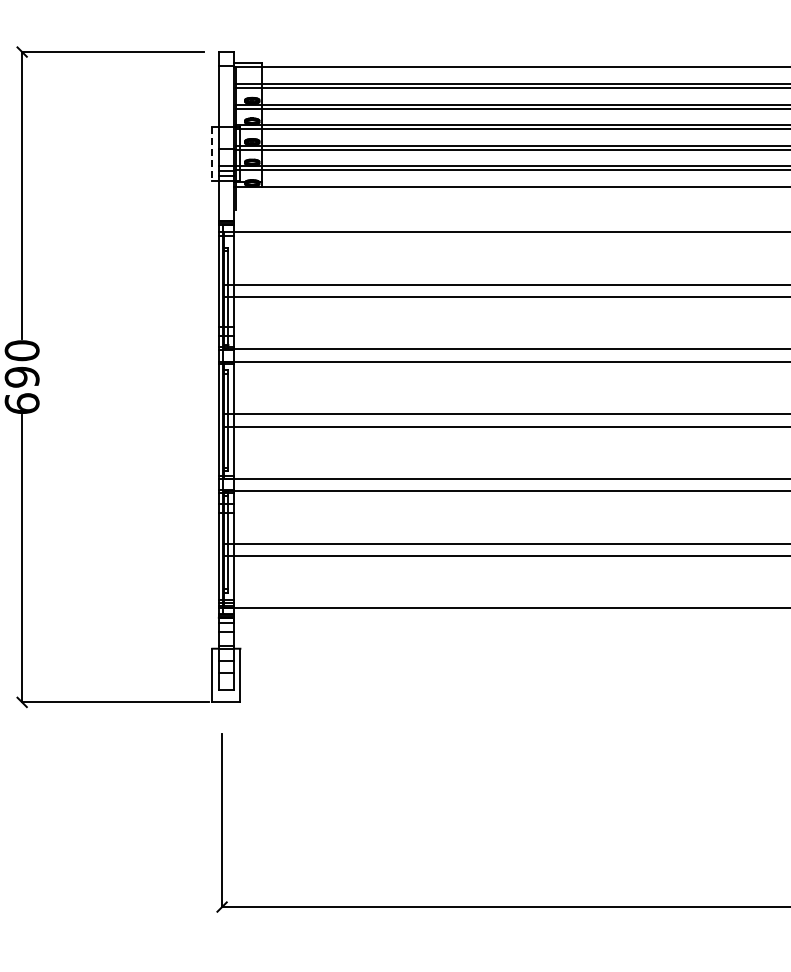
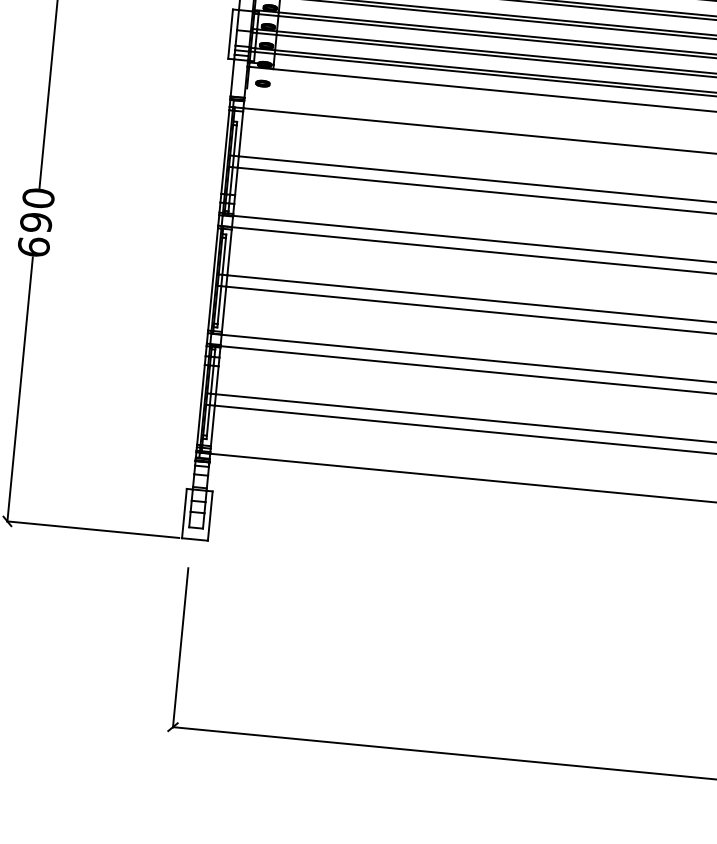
line: (212, 153) -> (230, 33), dashed -> solid
part: (252, 203) -> (263, 83), added

